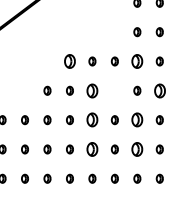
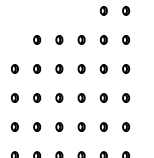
part: (69, 61) -> (36, 39), size x0.62
part: (137, 61) -> (103, 39), size x0.62
part: (92, 90) -> (59, 68), size x0.62
part: (114, 90) -> (81, 68), added
part: (159, 90) -> (125, 68), size x0.62
part: (92, 120) -> (59, 98), size x0.62
part: (137, 120) -> (103, 98), size x0.62
part: (92, 149) -> (59, 127), size x0.62
part: (137, 149) -> (103, 127), size x0.62

